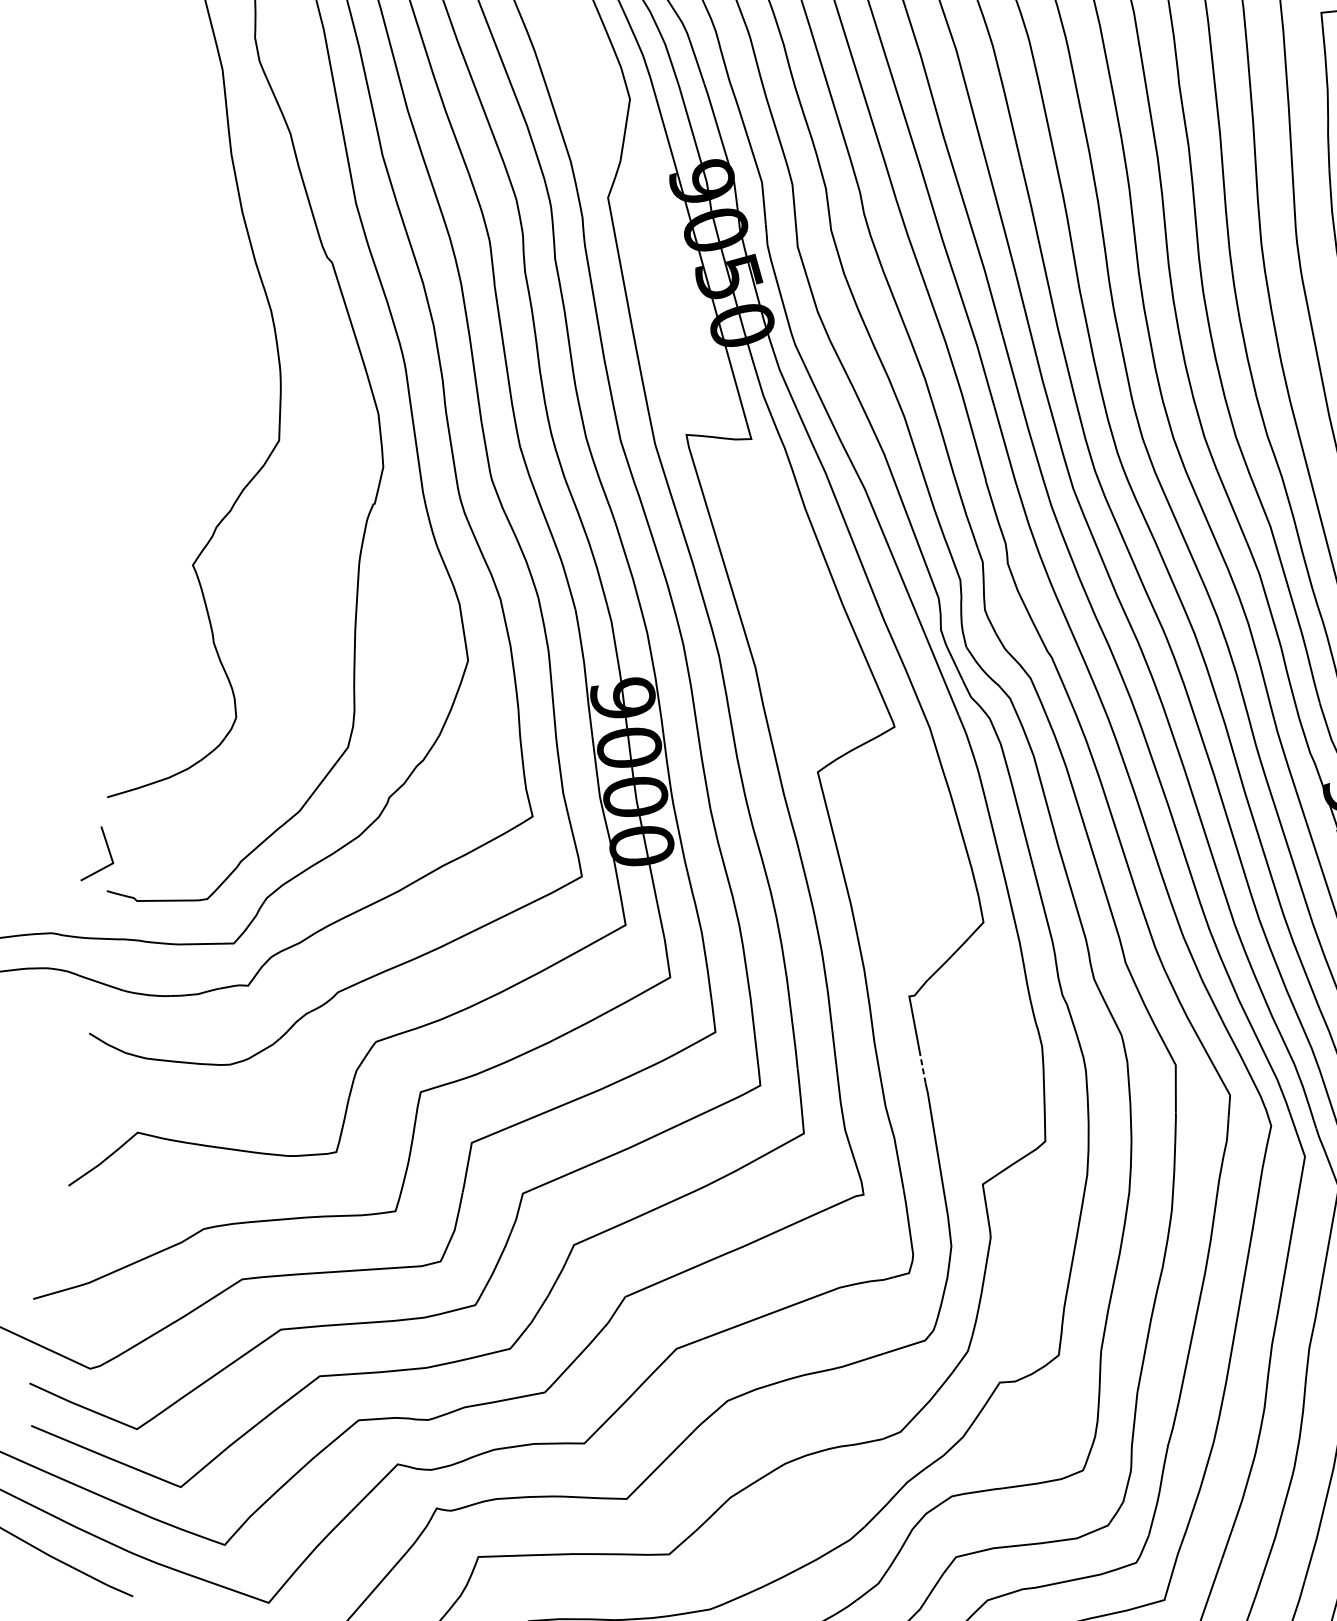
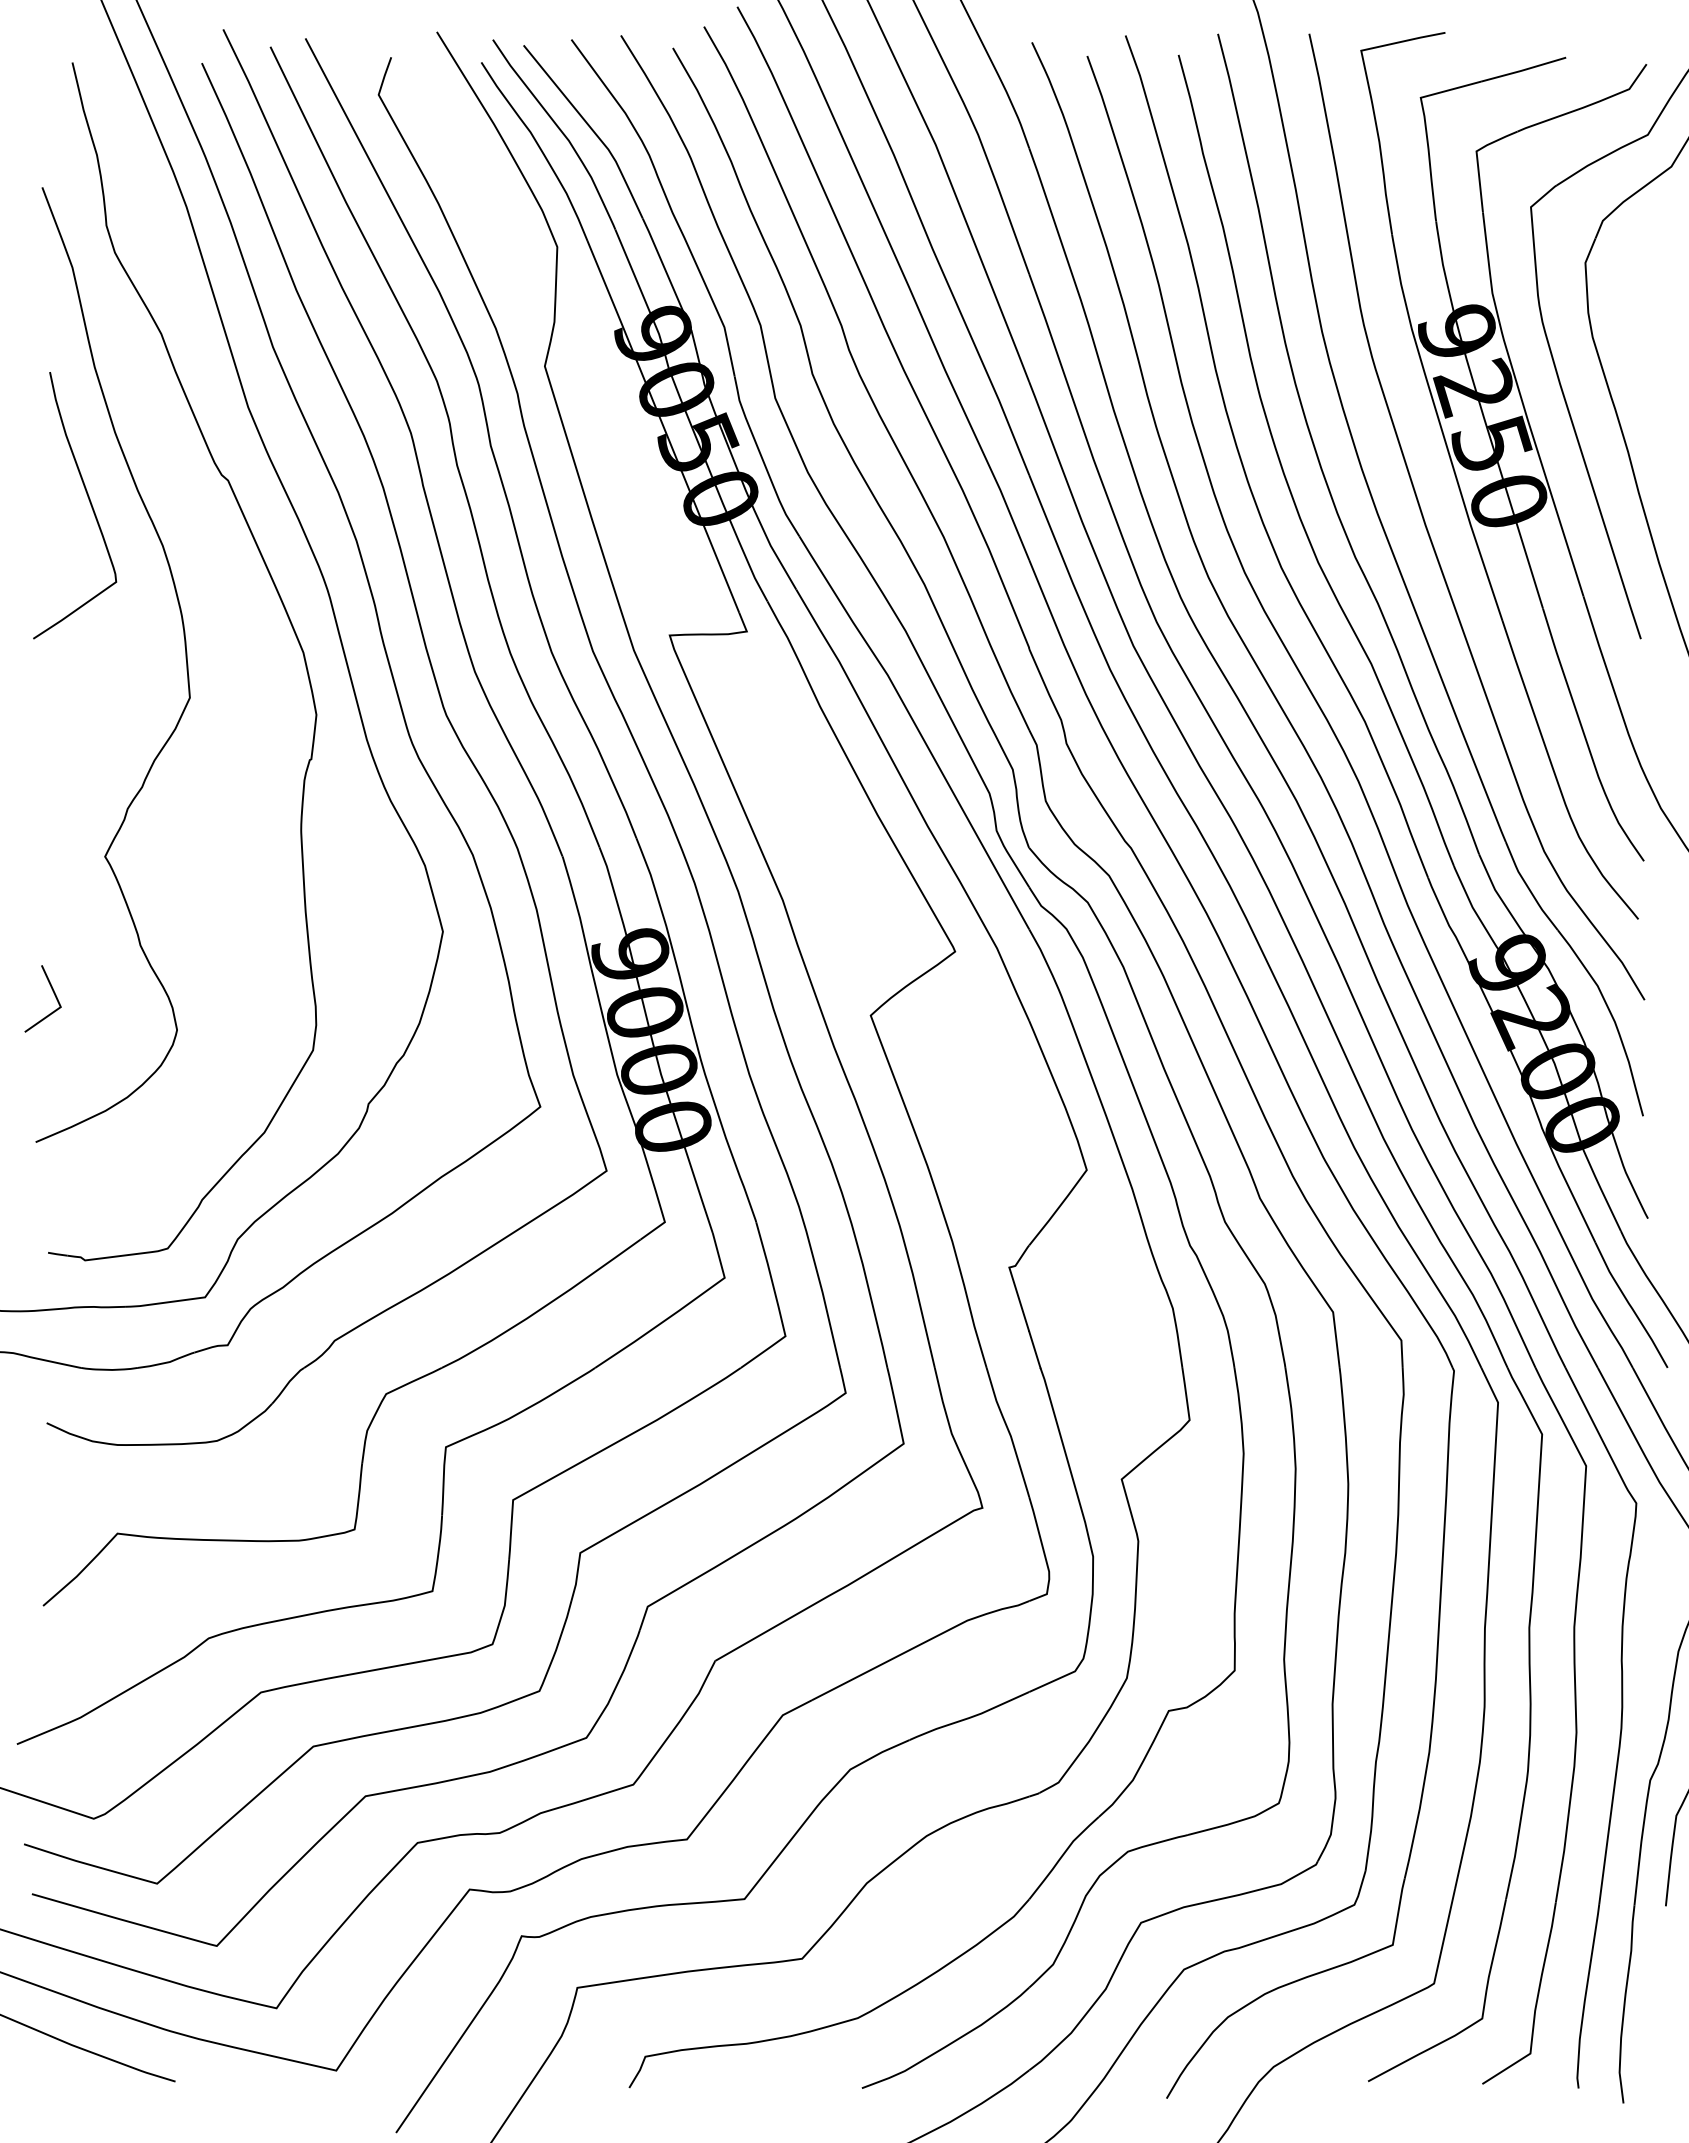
curve: (213, 265) -> (88, 500), added
line: (108, 851) -> (53, 993), moved
line: (922, 1067) -> (1034, 1349), dashed -> solid

